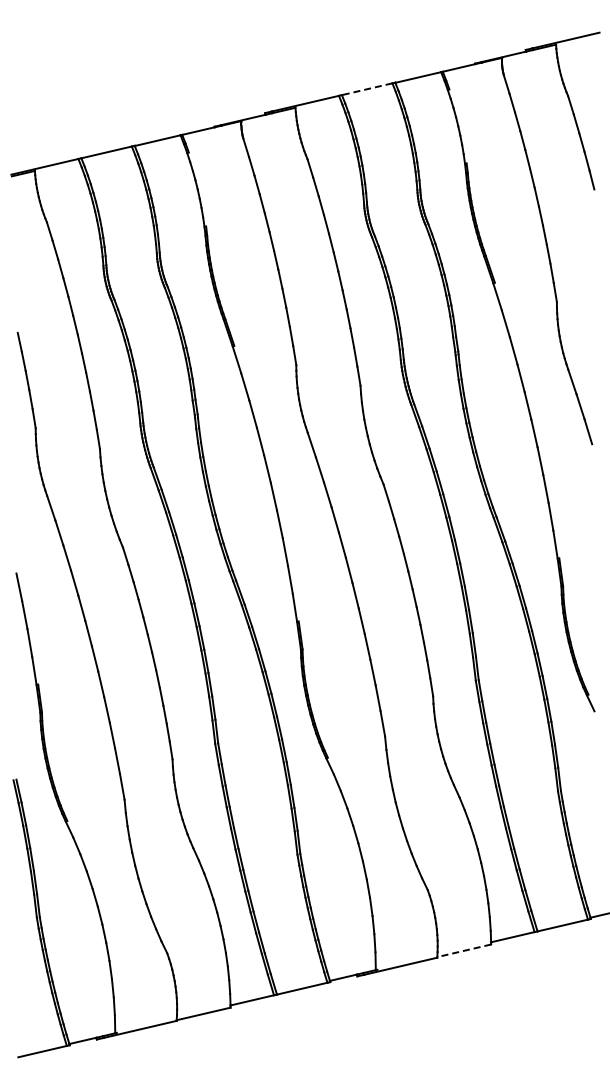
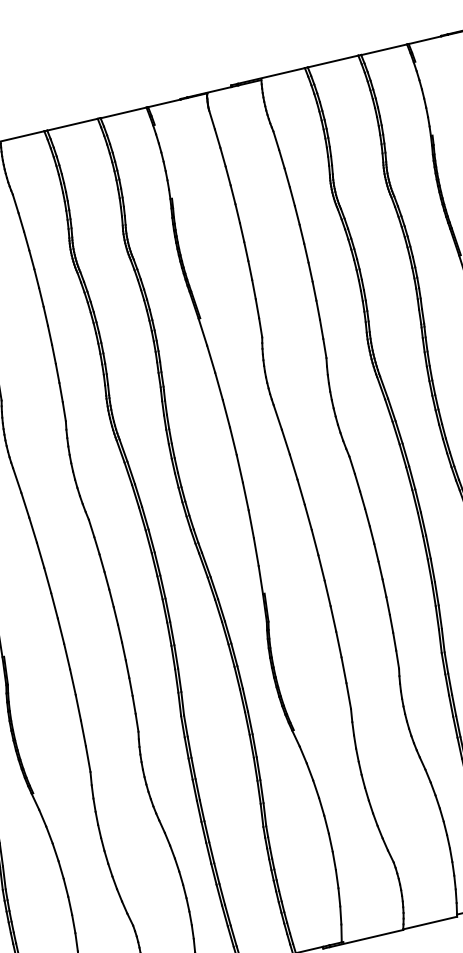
line: (367, 89) -> (333, 61), dashed -> solid
line: (464, 950) -> (430, 922), dashed -> solid

